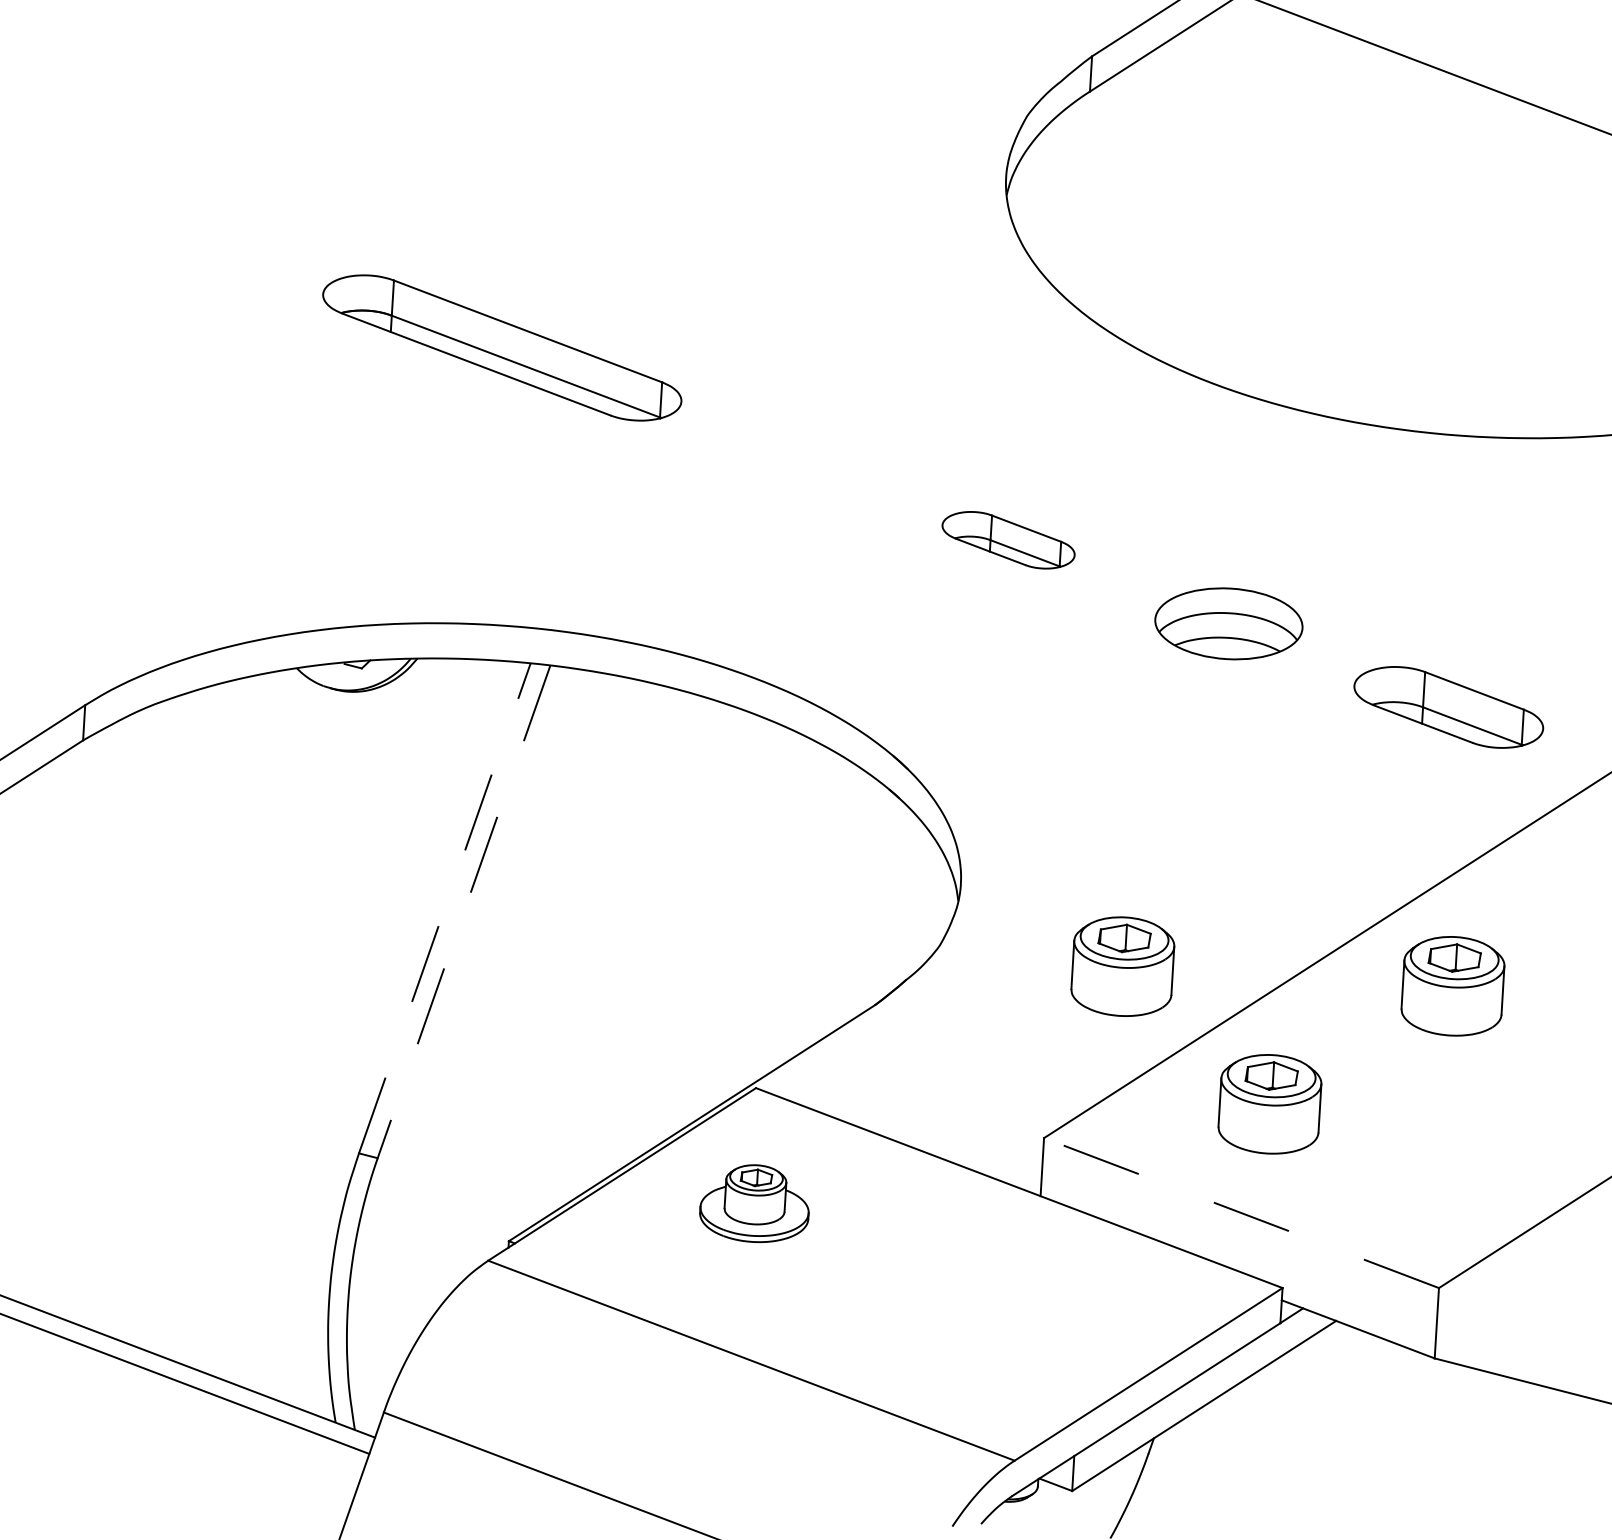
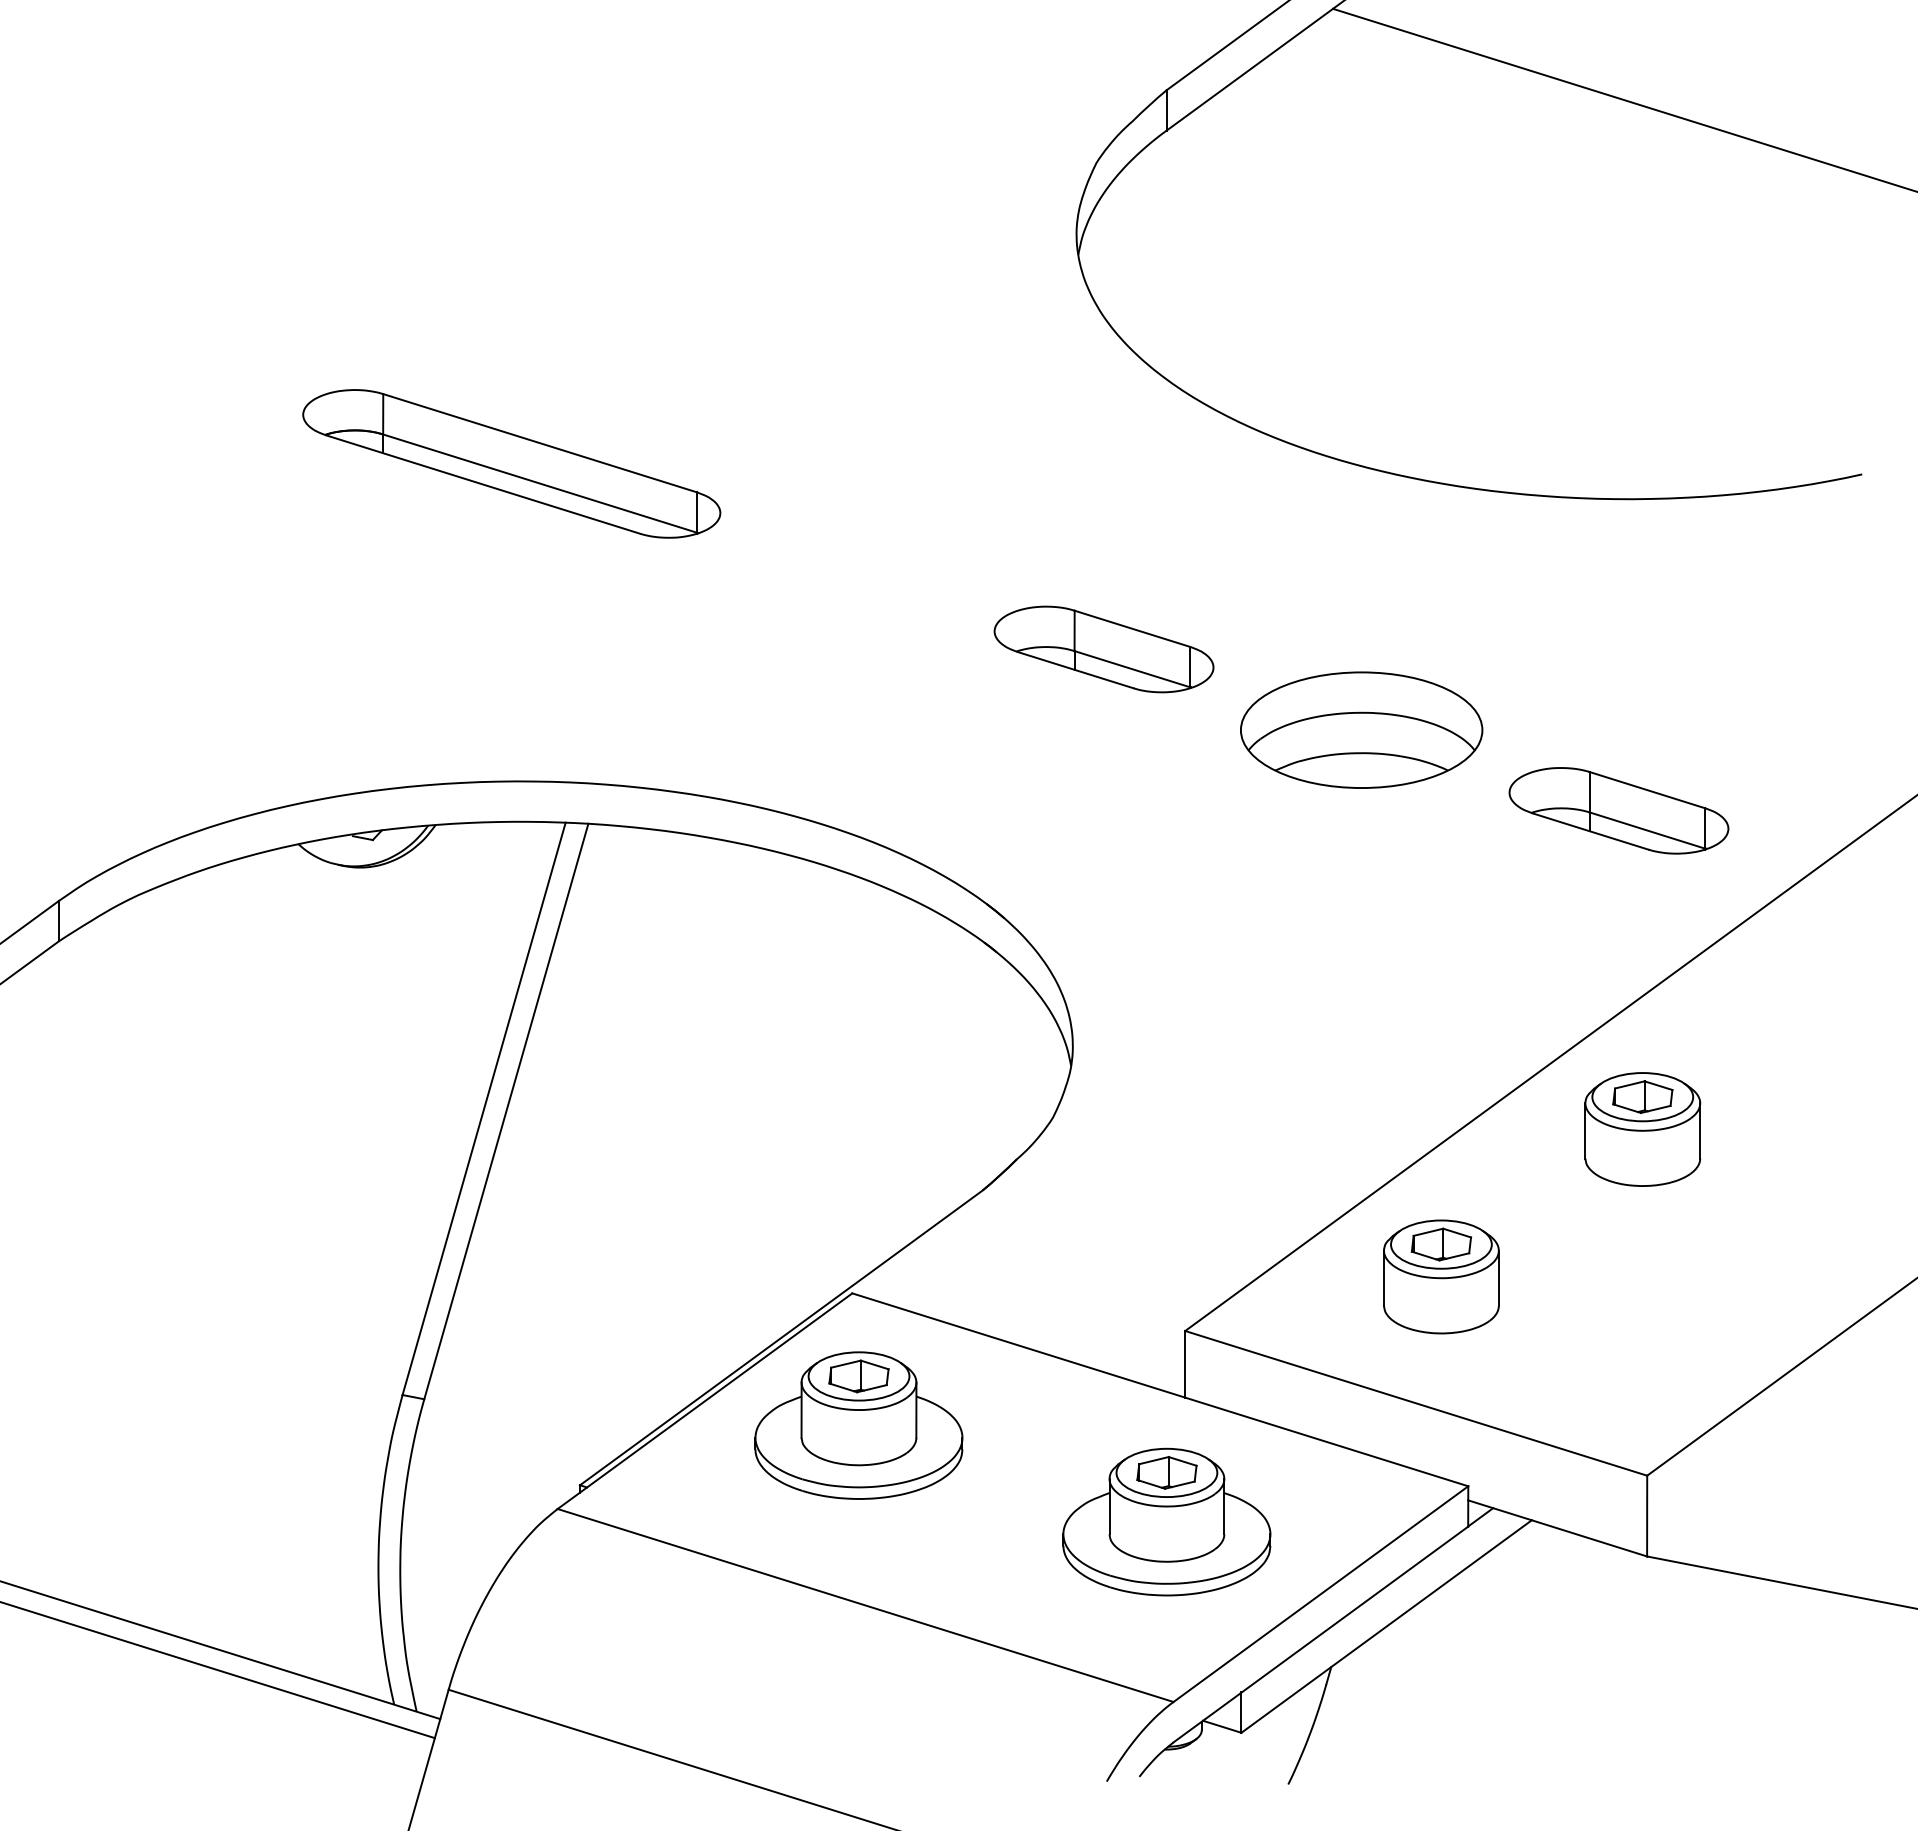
part: (1008, 540) -> (1103, 649), size x1.43
part: (1228, 623) -> (1361, 729), size x1.43
line: (445, 908) -> (484, 1108), dashed -> solid
line: (464, 912) -> (506, 1112), dashed -> solid
part: (1122, 966) -> (1263, 1129), removed
part: (754, 1203) -> (858, 1425), size x1.67
line: (1240, 1213) -> (1415, 1403), dashed -> solid
part: (1017, 1303) -> (1166, 1521), added

